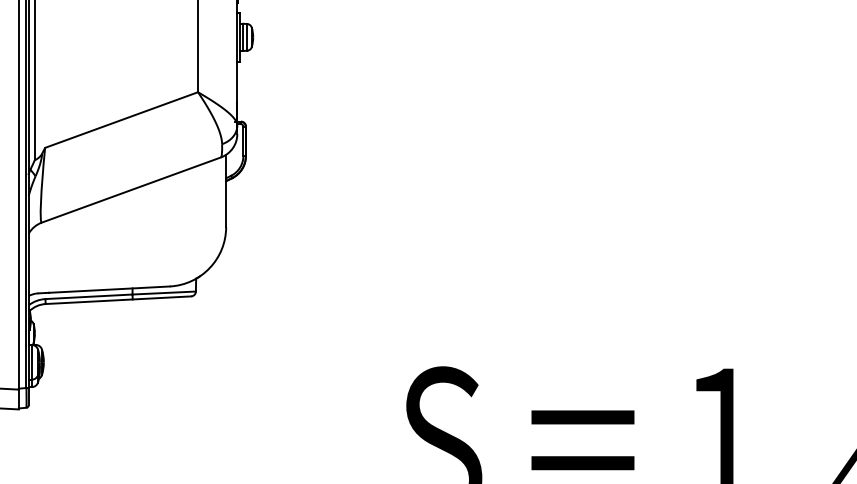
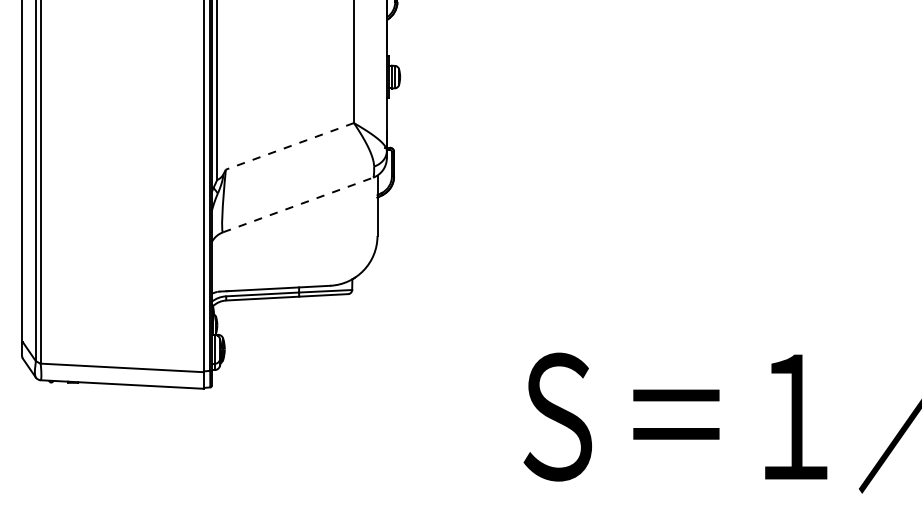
line: (121, 120) -> (289, 146), solid -> dashed
line: (131, 190) -> (298, 205), solid -> dashed

